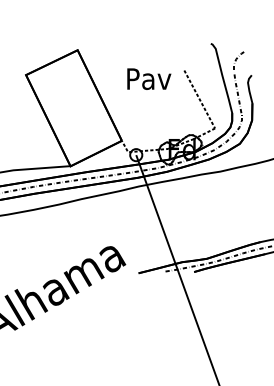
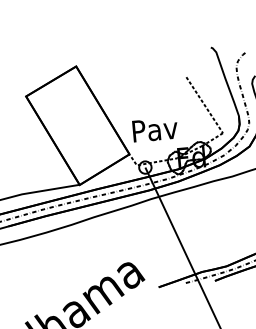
text: (149, 78) -> (155, 129), moved

